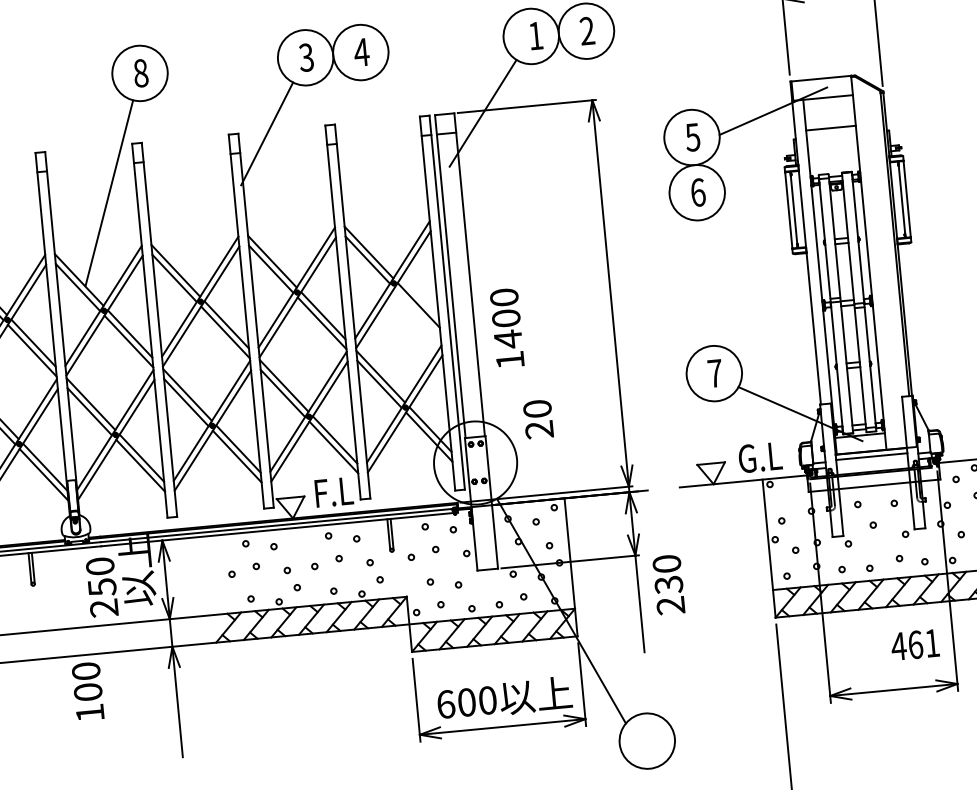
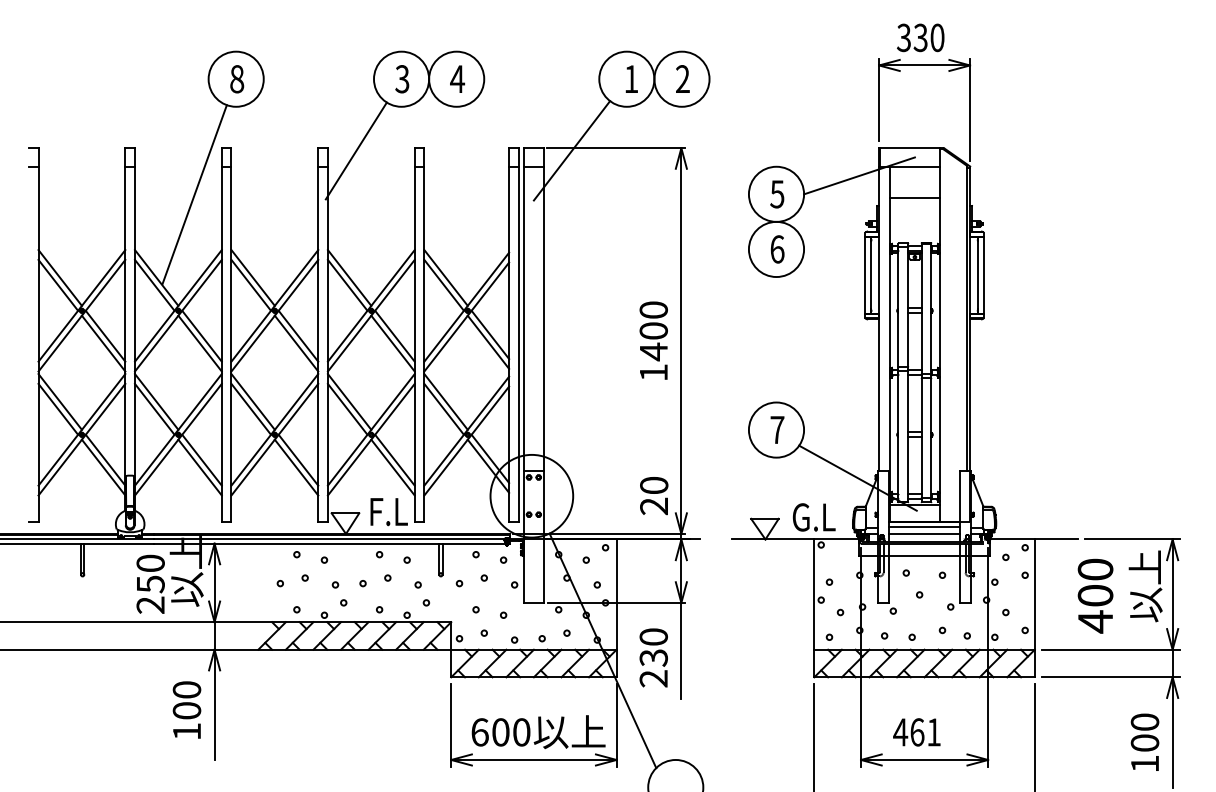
line: (417, 312) -> (488, 341), added
text: (506, 327) -> (653, 340), moved
text: (538, 419) -> (654, 496), moved
line: (872, 463) -> (924, 533), added
text: (668, 584) -> (653, 657), moved
text: (914, 645) -> (916, 732), moved
text: (87, 690) -> (186, 709), moved

